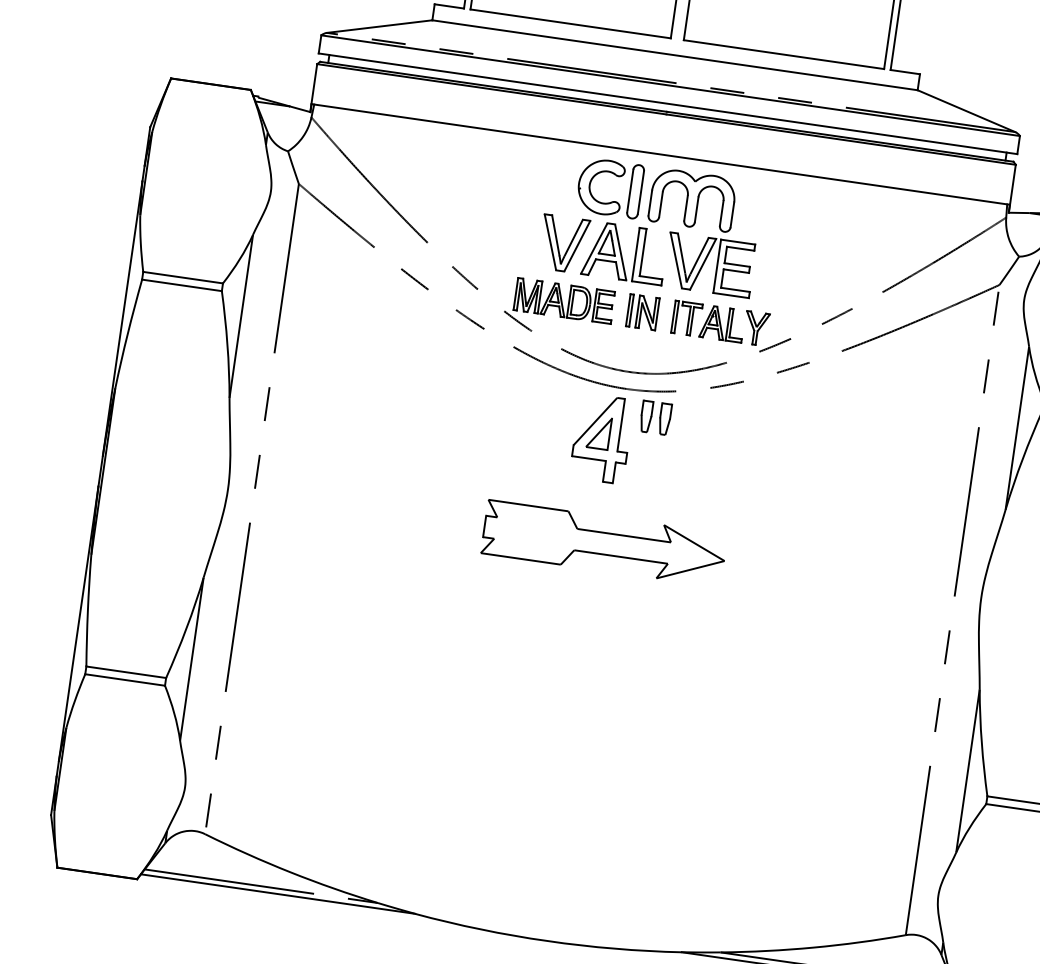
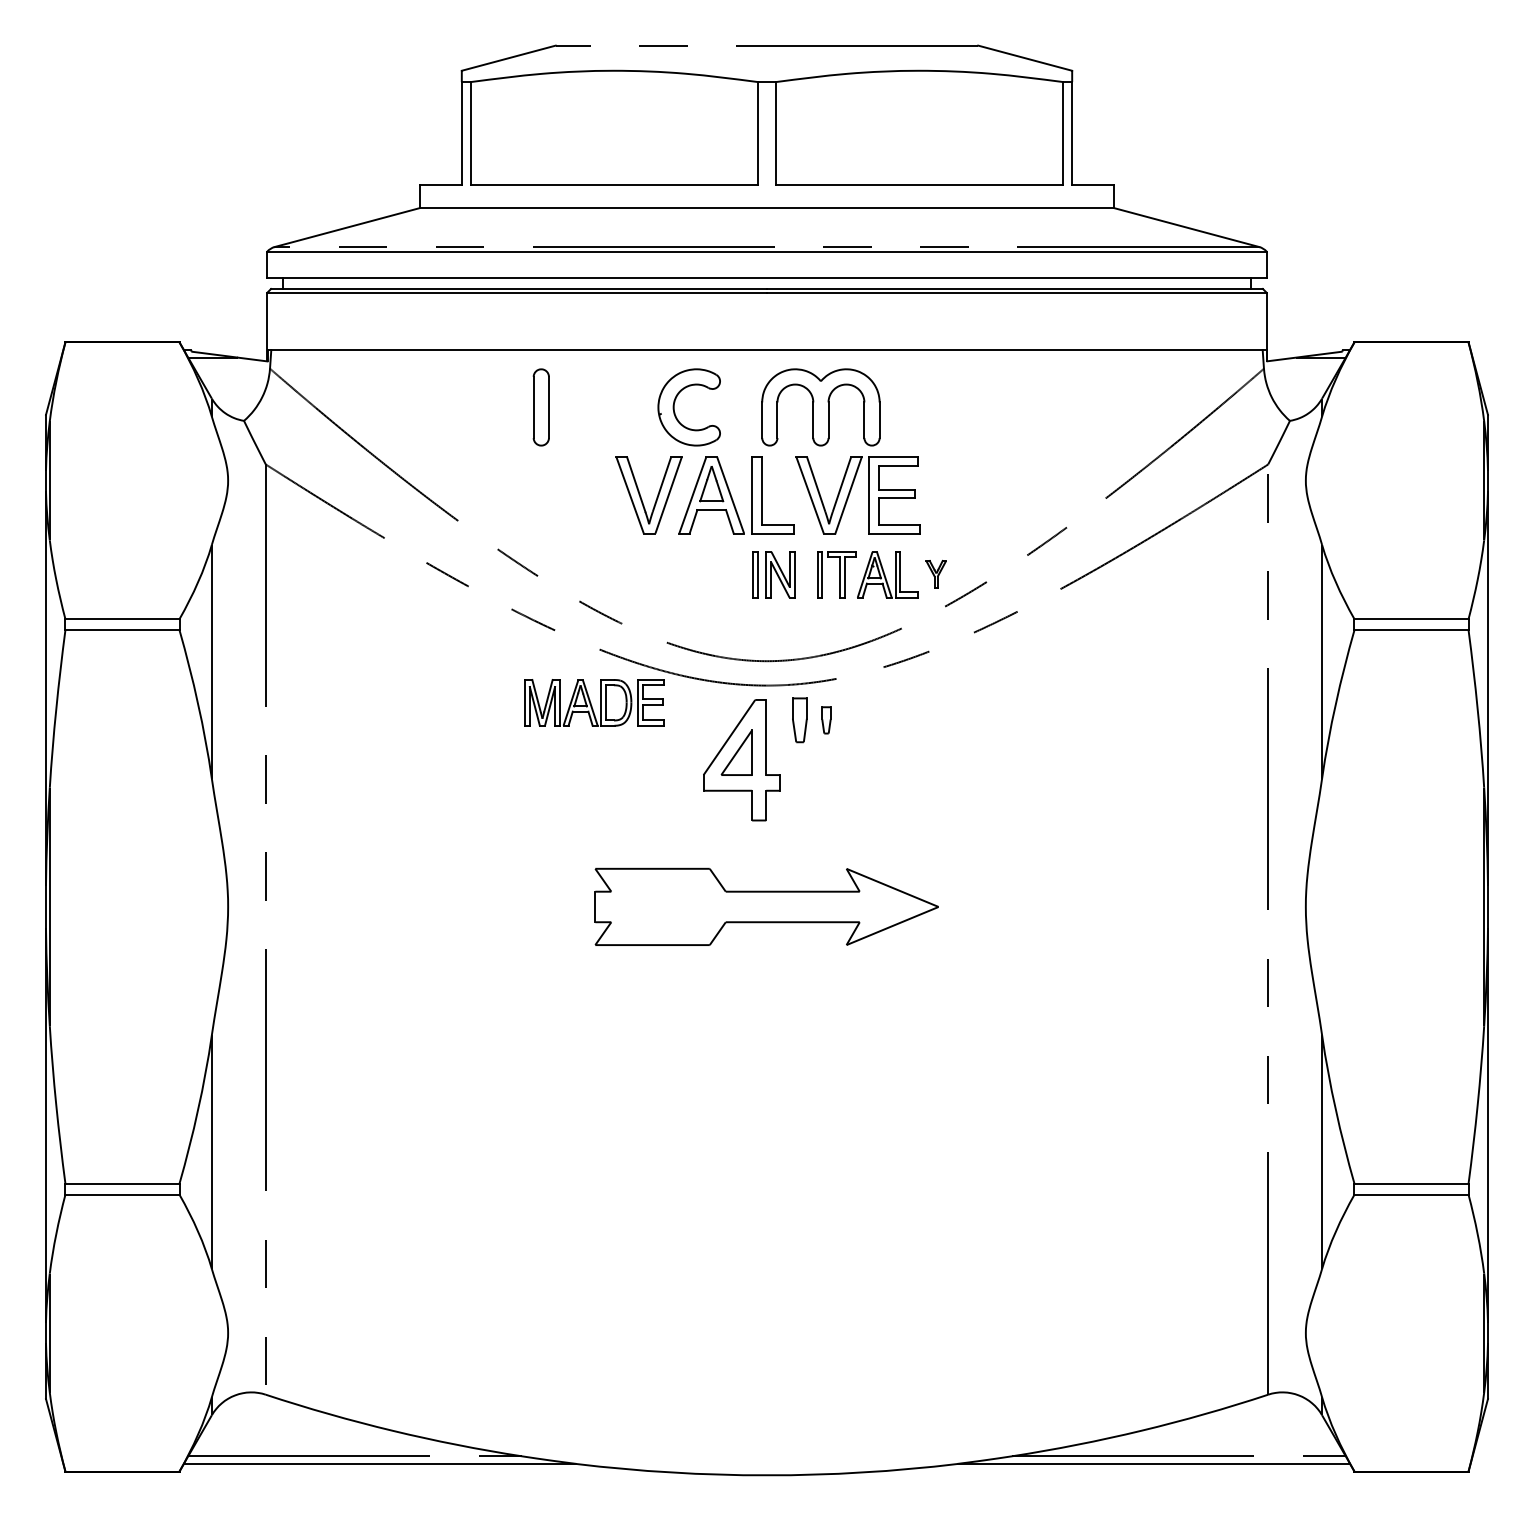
part: (635, 191) -> (540, 407), moved
part: (564, 300) -> (594, 702), moved
part: (756, 328) -> (936, 574), size x0.6
part: (665, 419) -> (826, 720), size x0.6

